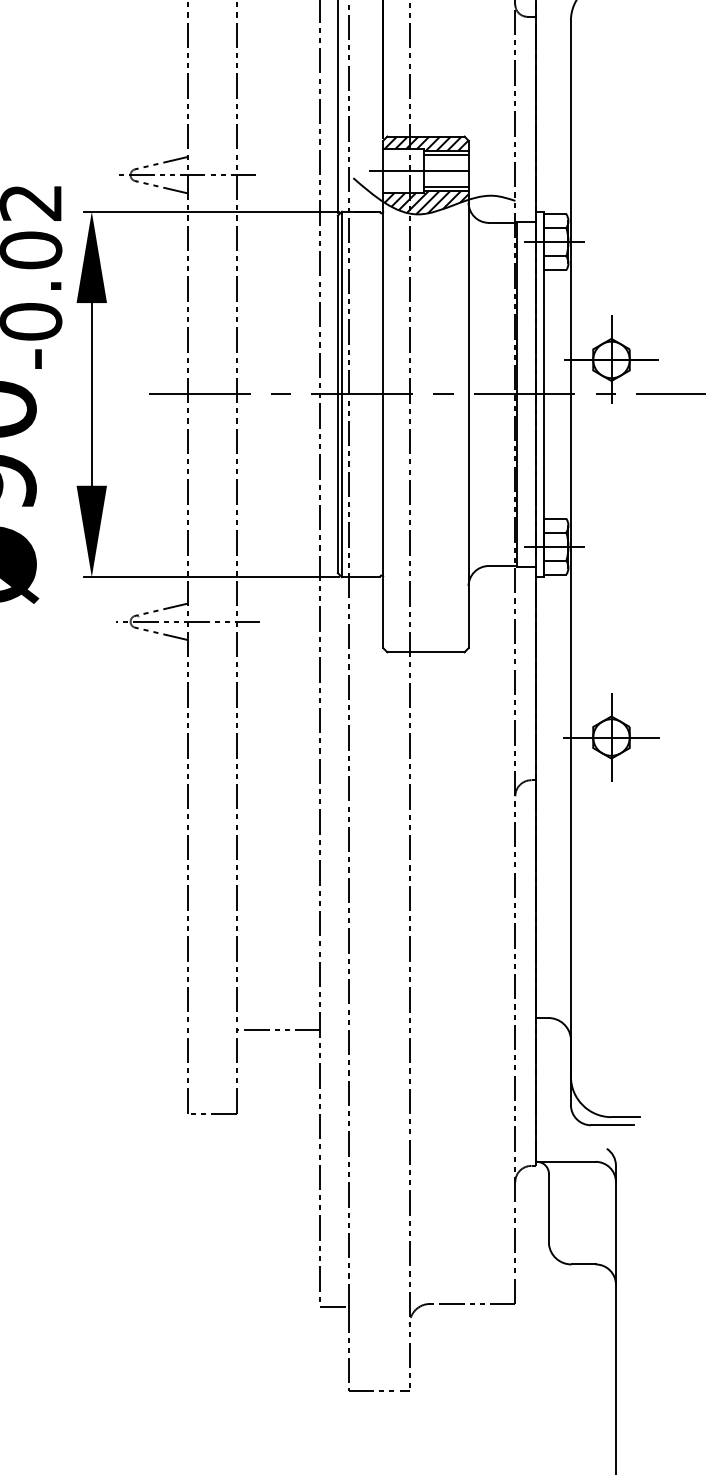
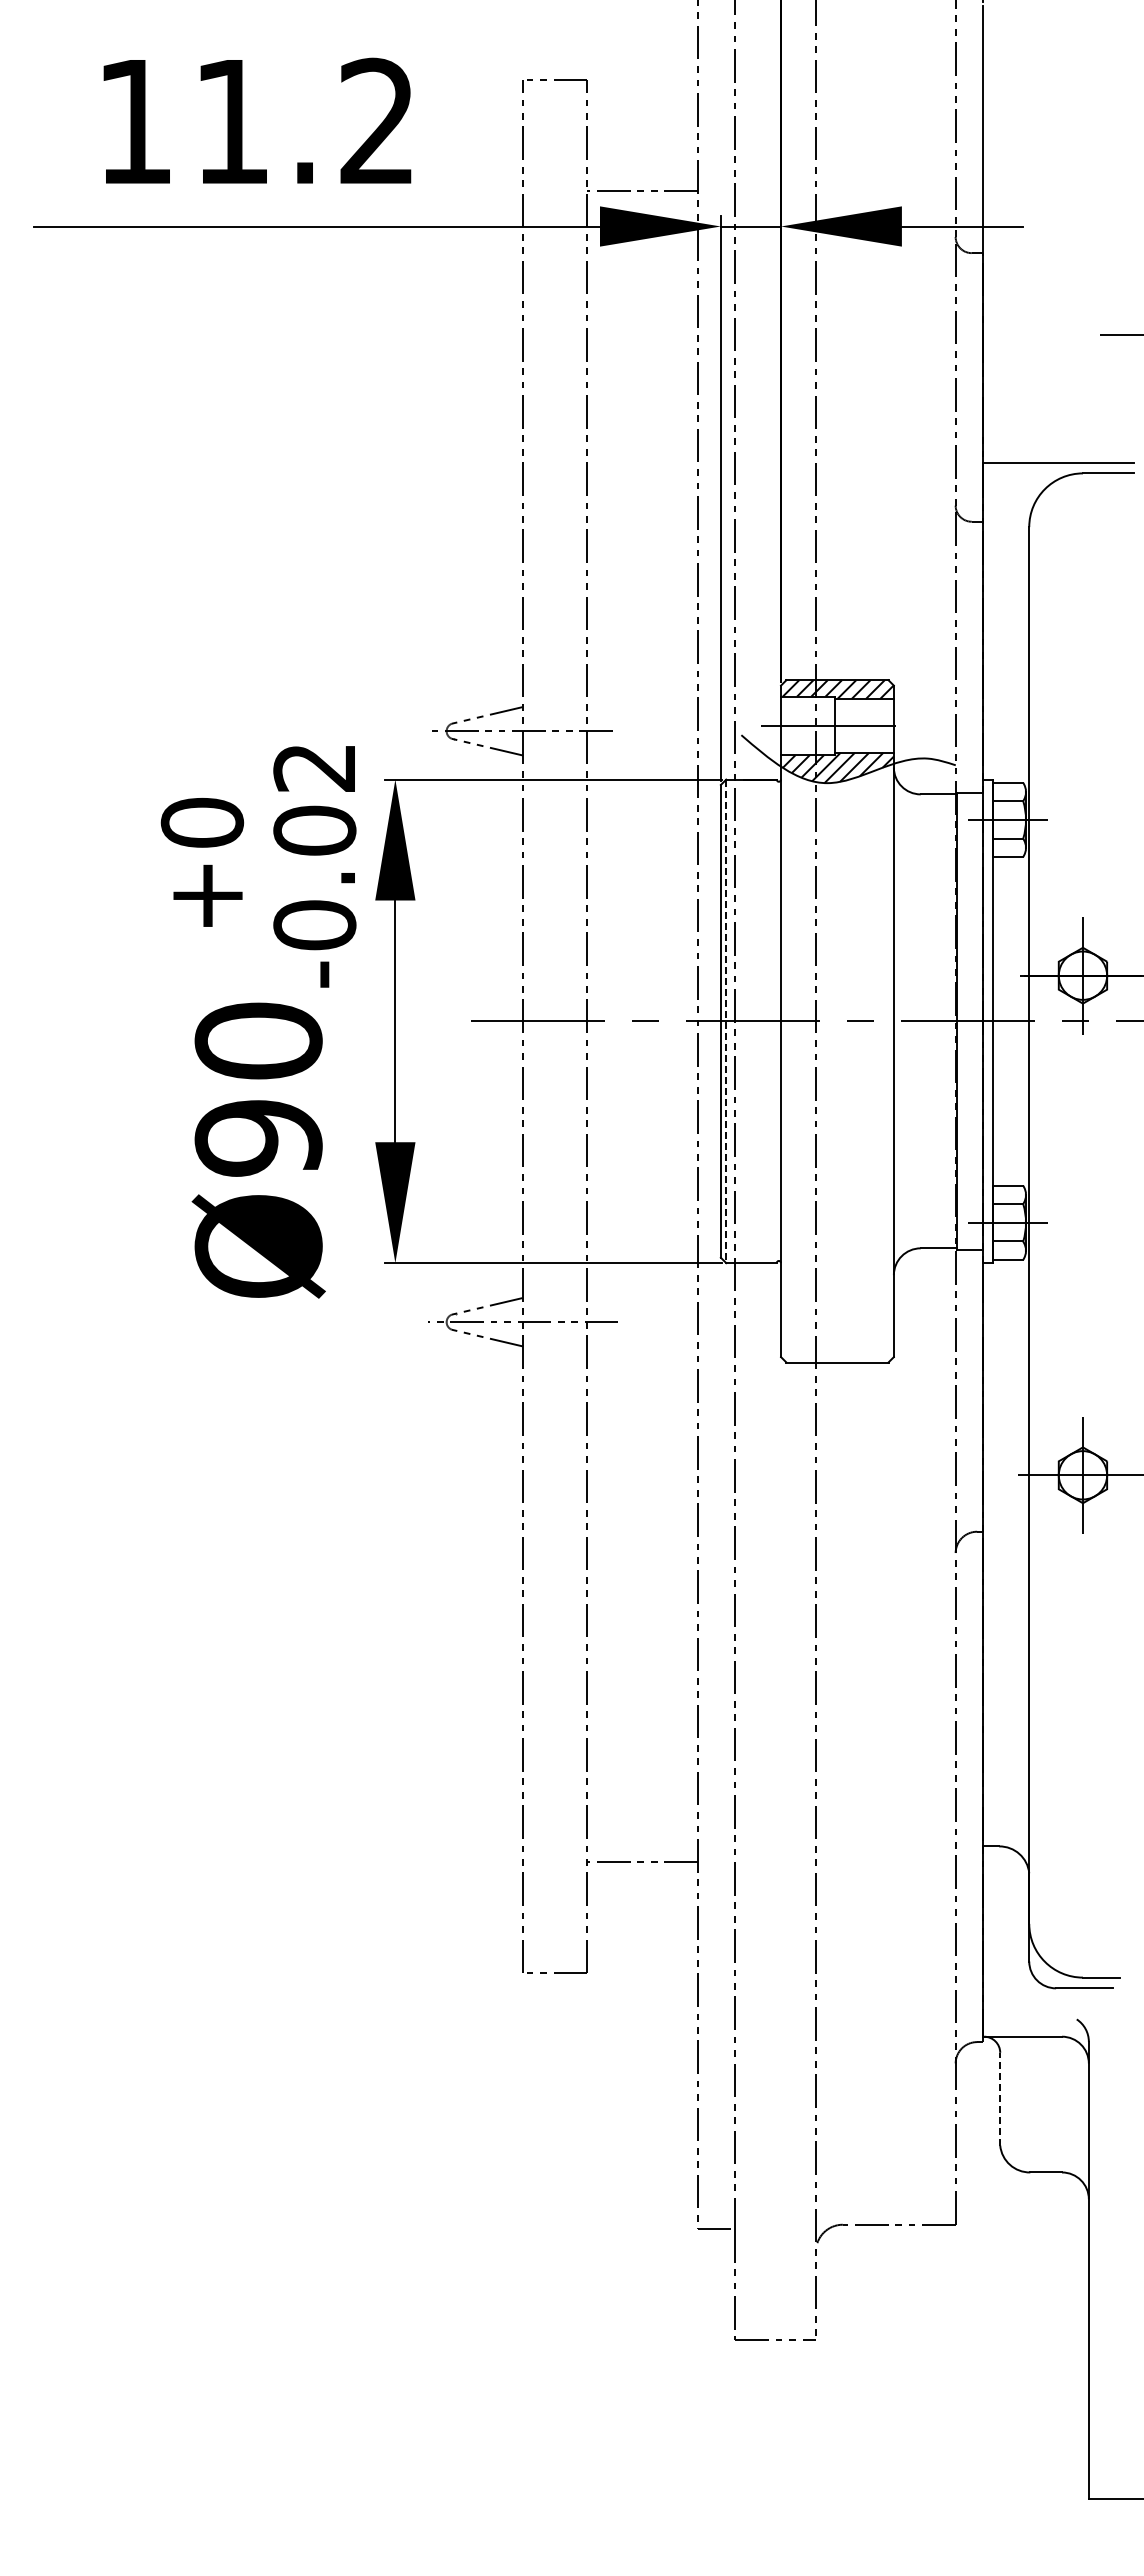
line: (445, 154) -> (863, 704), removed
line: (445, 187) -> (863, 747), removed
line: (342, 394) -> (726, 1021), solid -> dashed
line: (549, 1208) -> (1000, 2098), solid -> dashed

